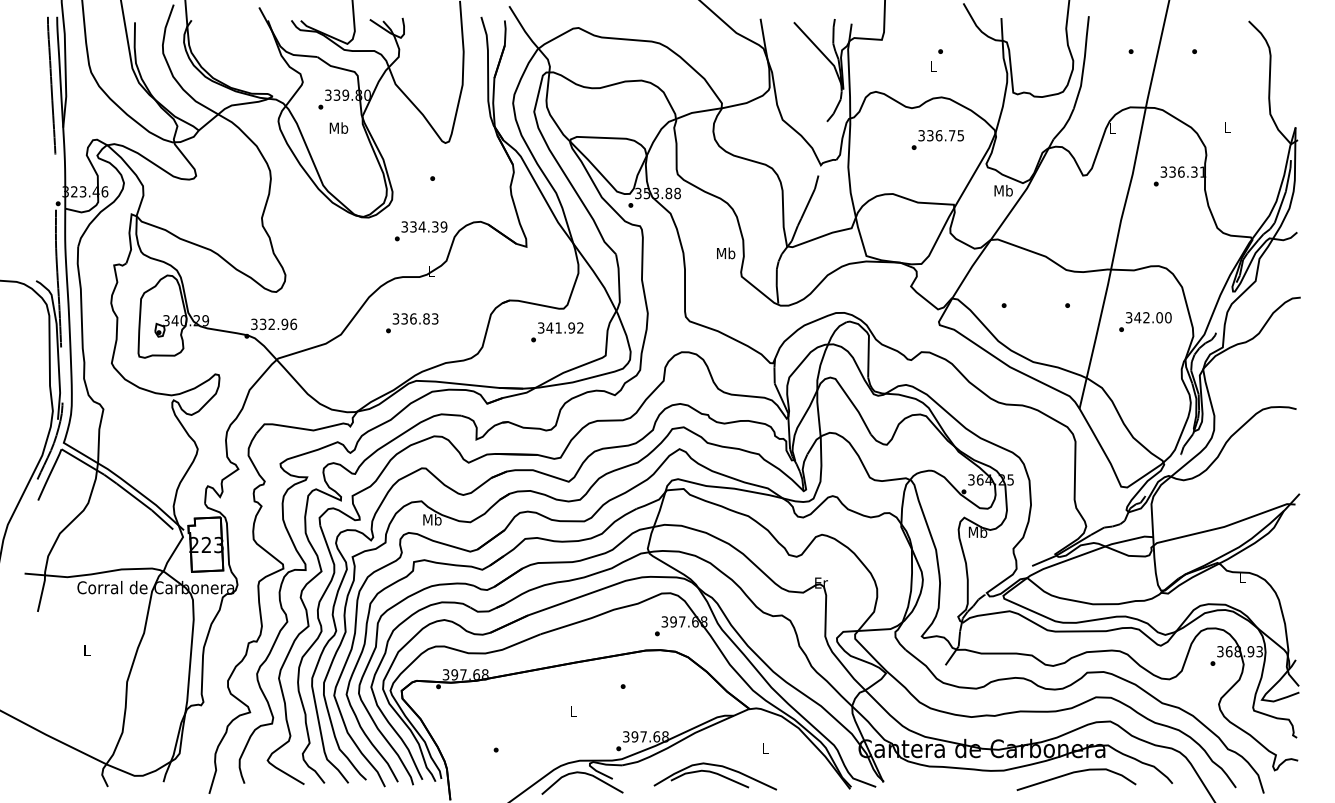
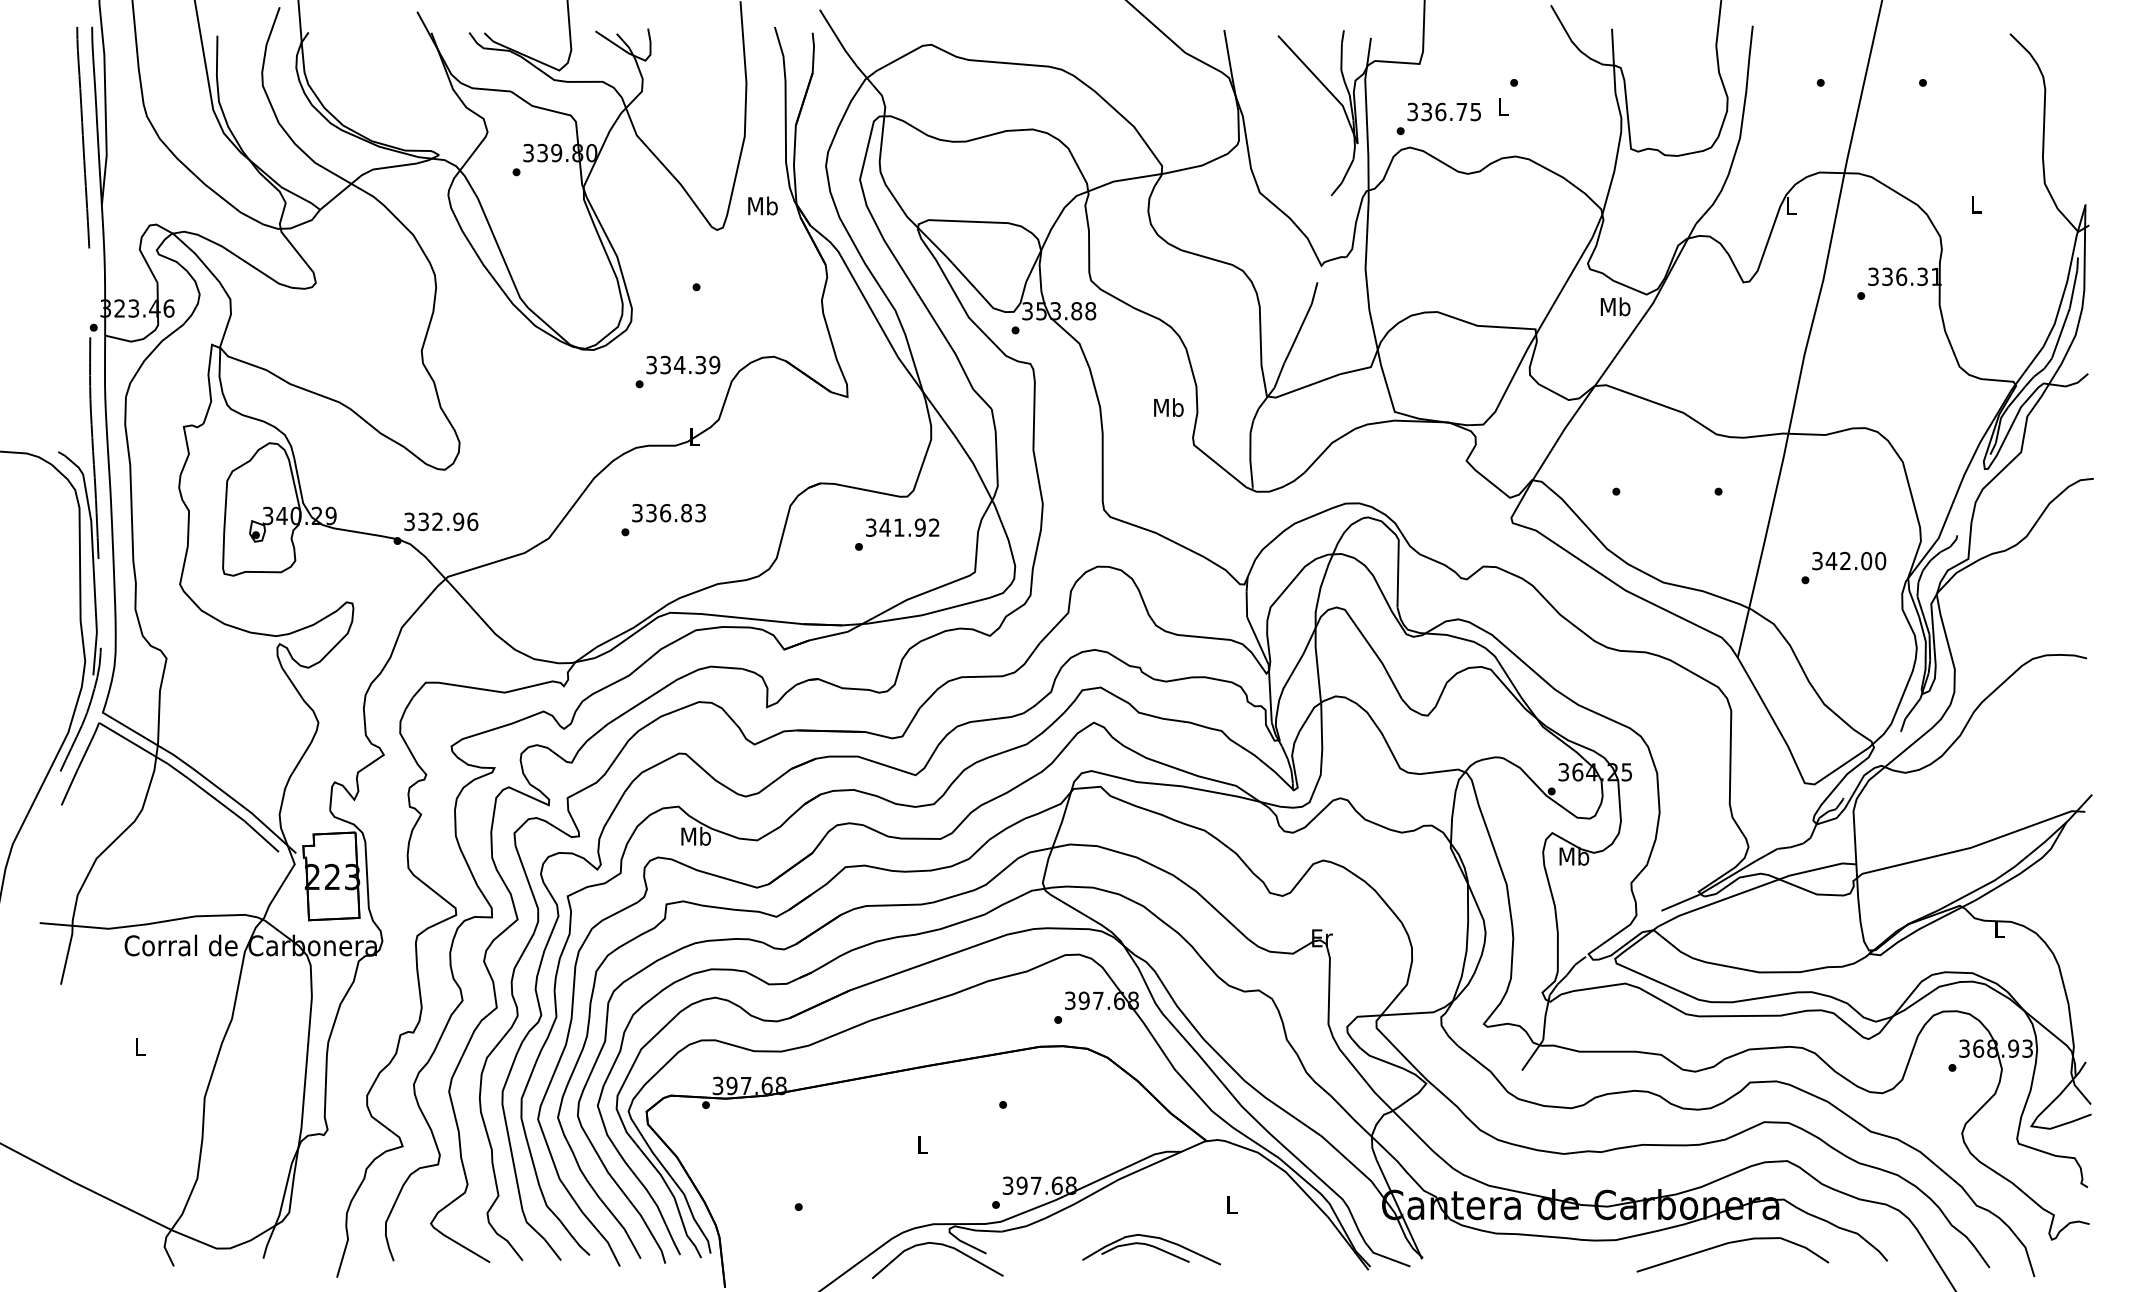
text: (338, 127) -> (762, 204), moved
text: (937, 139) -> (1438, 118), moved
text: (1145, 321) -> (1843, 567), moved
part: (715, 776) -> (1151, 1249), size x0.7

